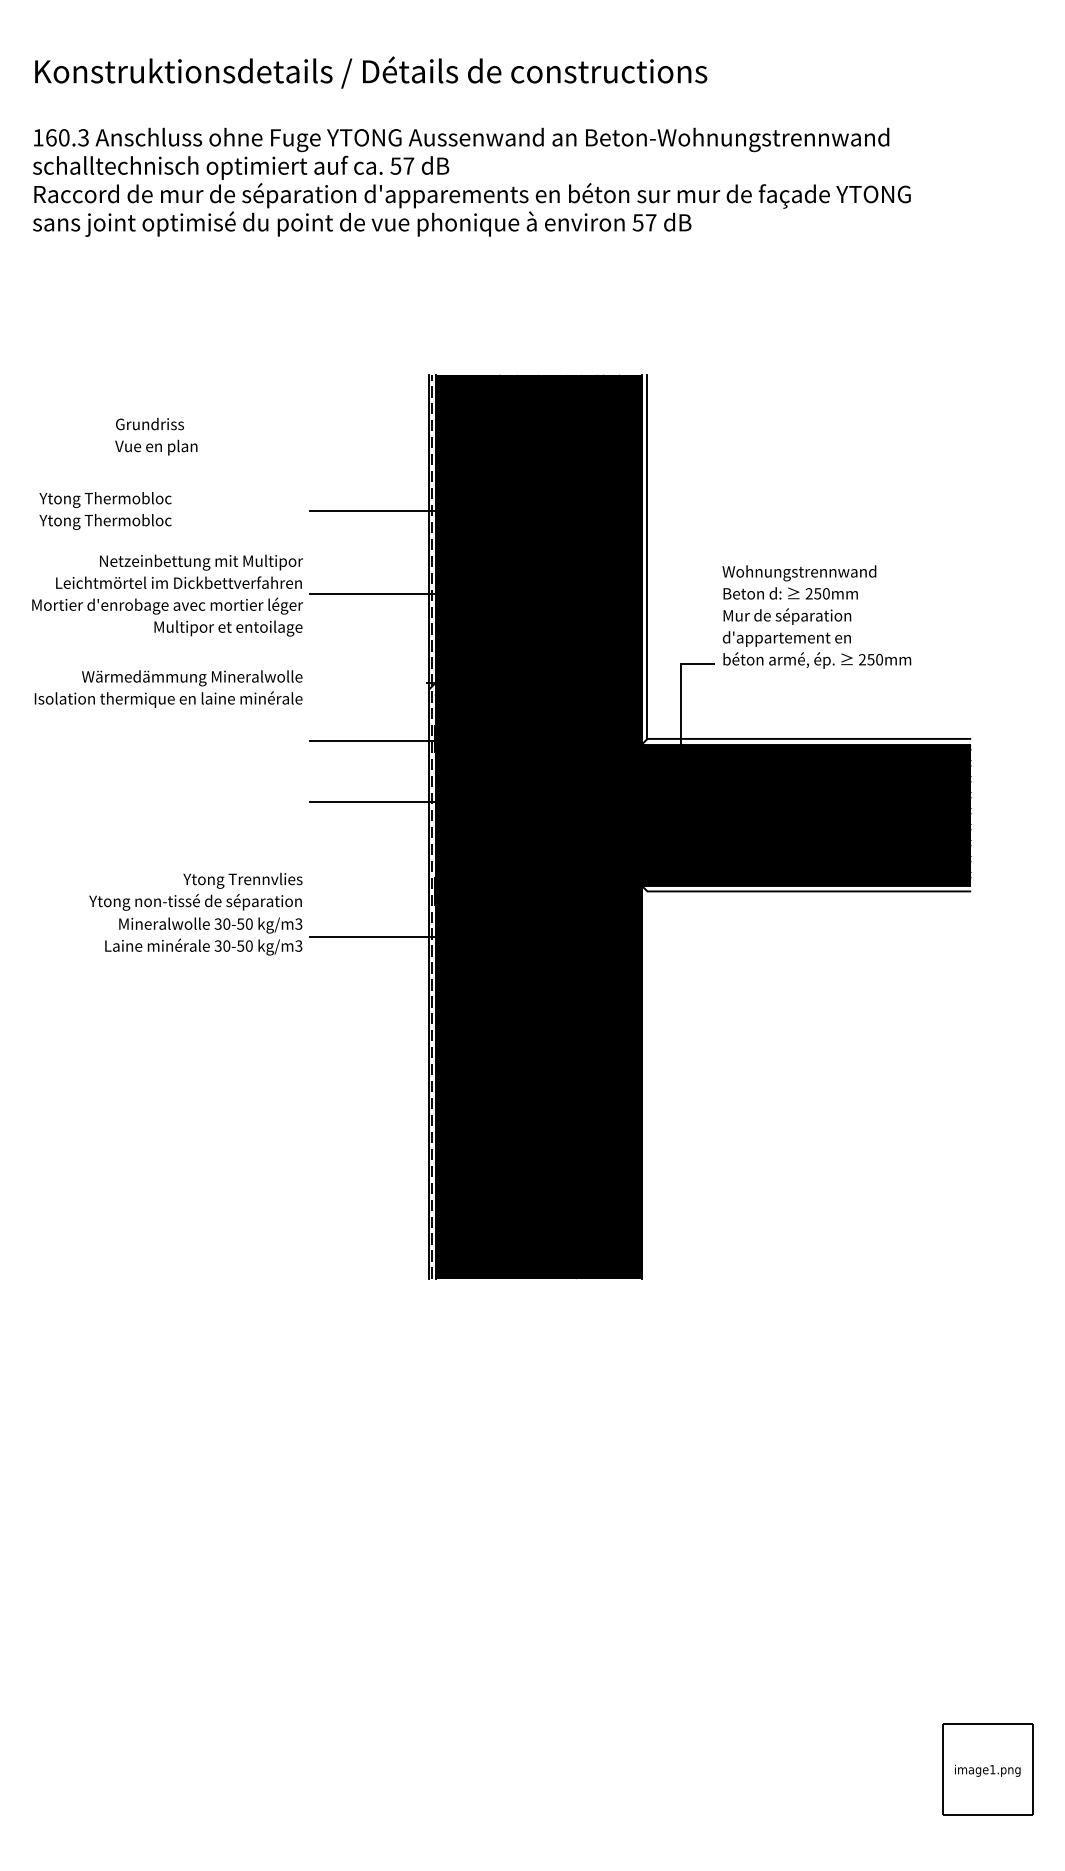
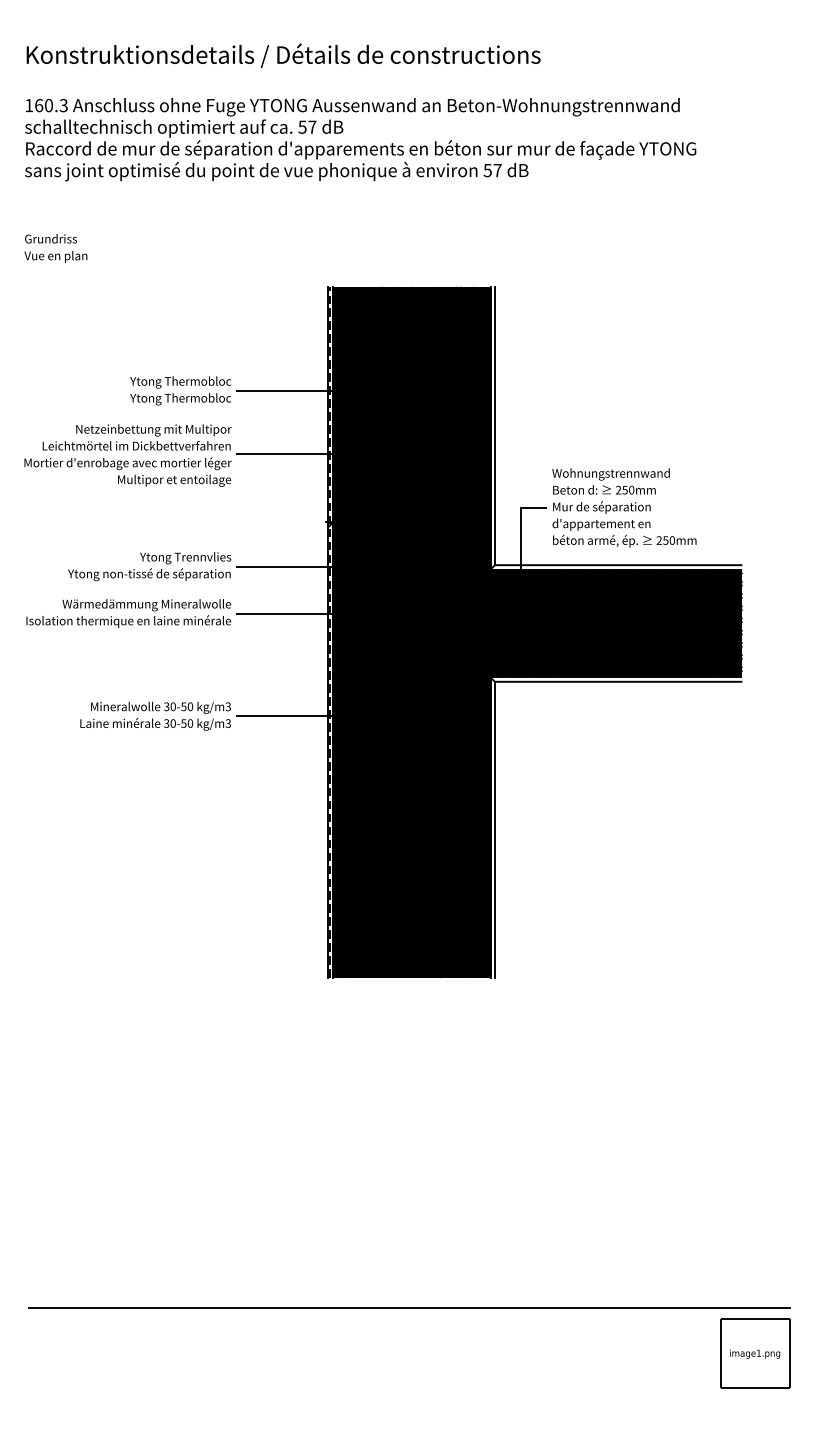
text: (156, 436) -> (56, 248), moved
text: (105, 510) -> (180, 390), moved
text: (816, 616) -> (624, 507), moved
text: (168, 688) -> (128, 613), moved
text: (195, 891) -> (149, 566), moved
line: (647, 1084) -> (494, 829), added
line: (535, 1710) -> (409, 1308), added

